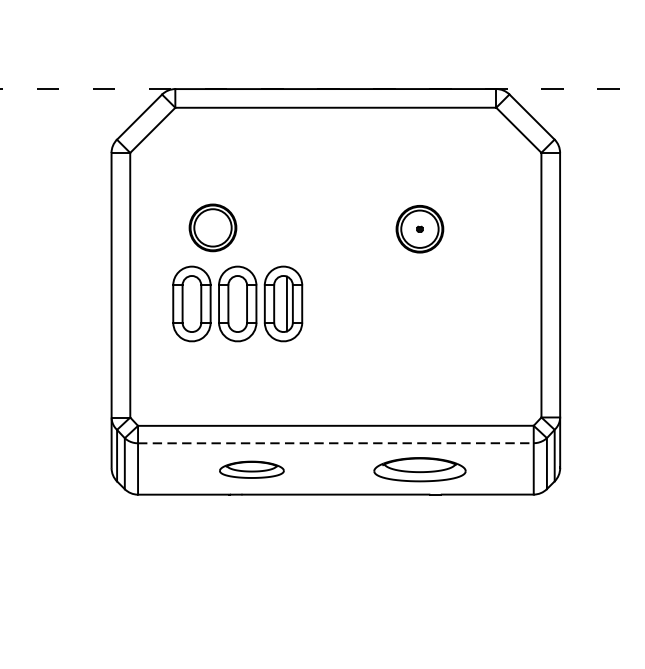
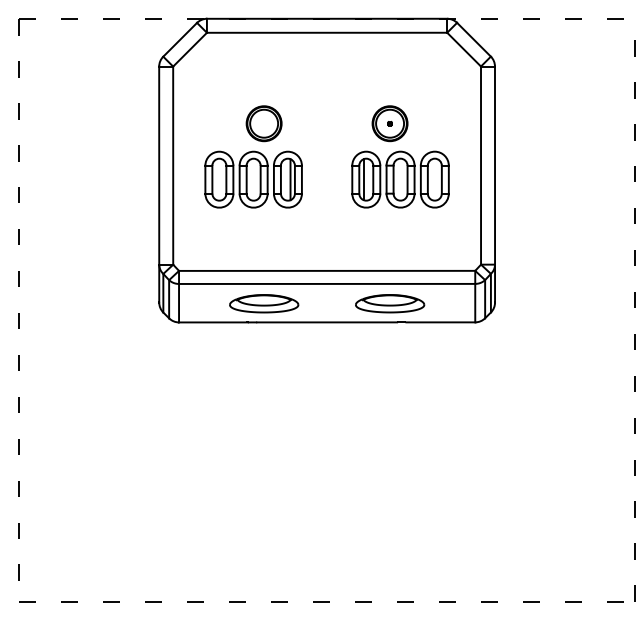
part: (212, 227) -> (263, 123), moved
part: (433, 303) -> (400, 179), added
line: (336, 442) -> (327, 283), dashed -> solid
part: (252, 469) -> (264, 303), size x1.43

